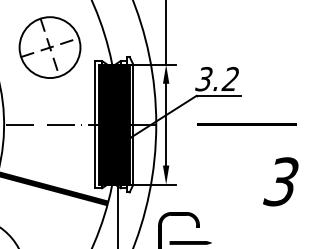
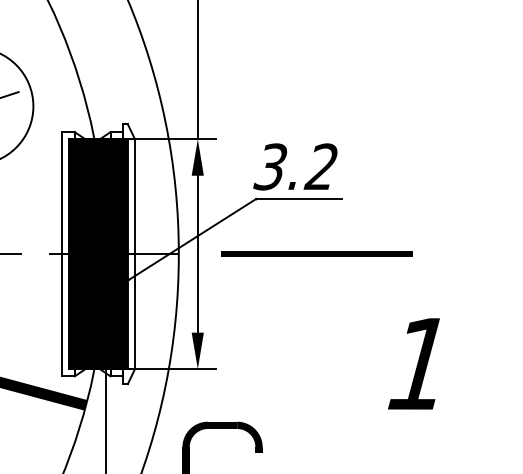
line: (246, 124) -> (315, 253), moved
text: (280, 181) -> (417, 363), 3 -> 1

